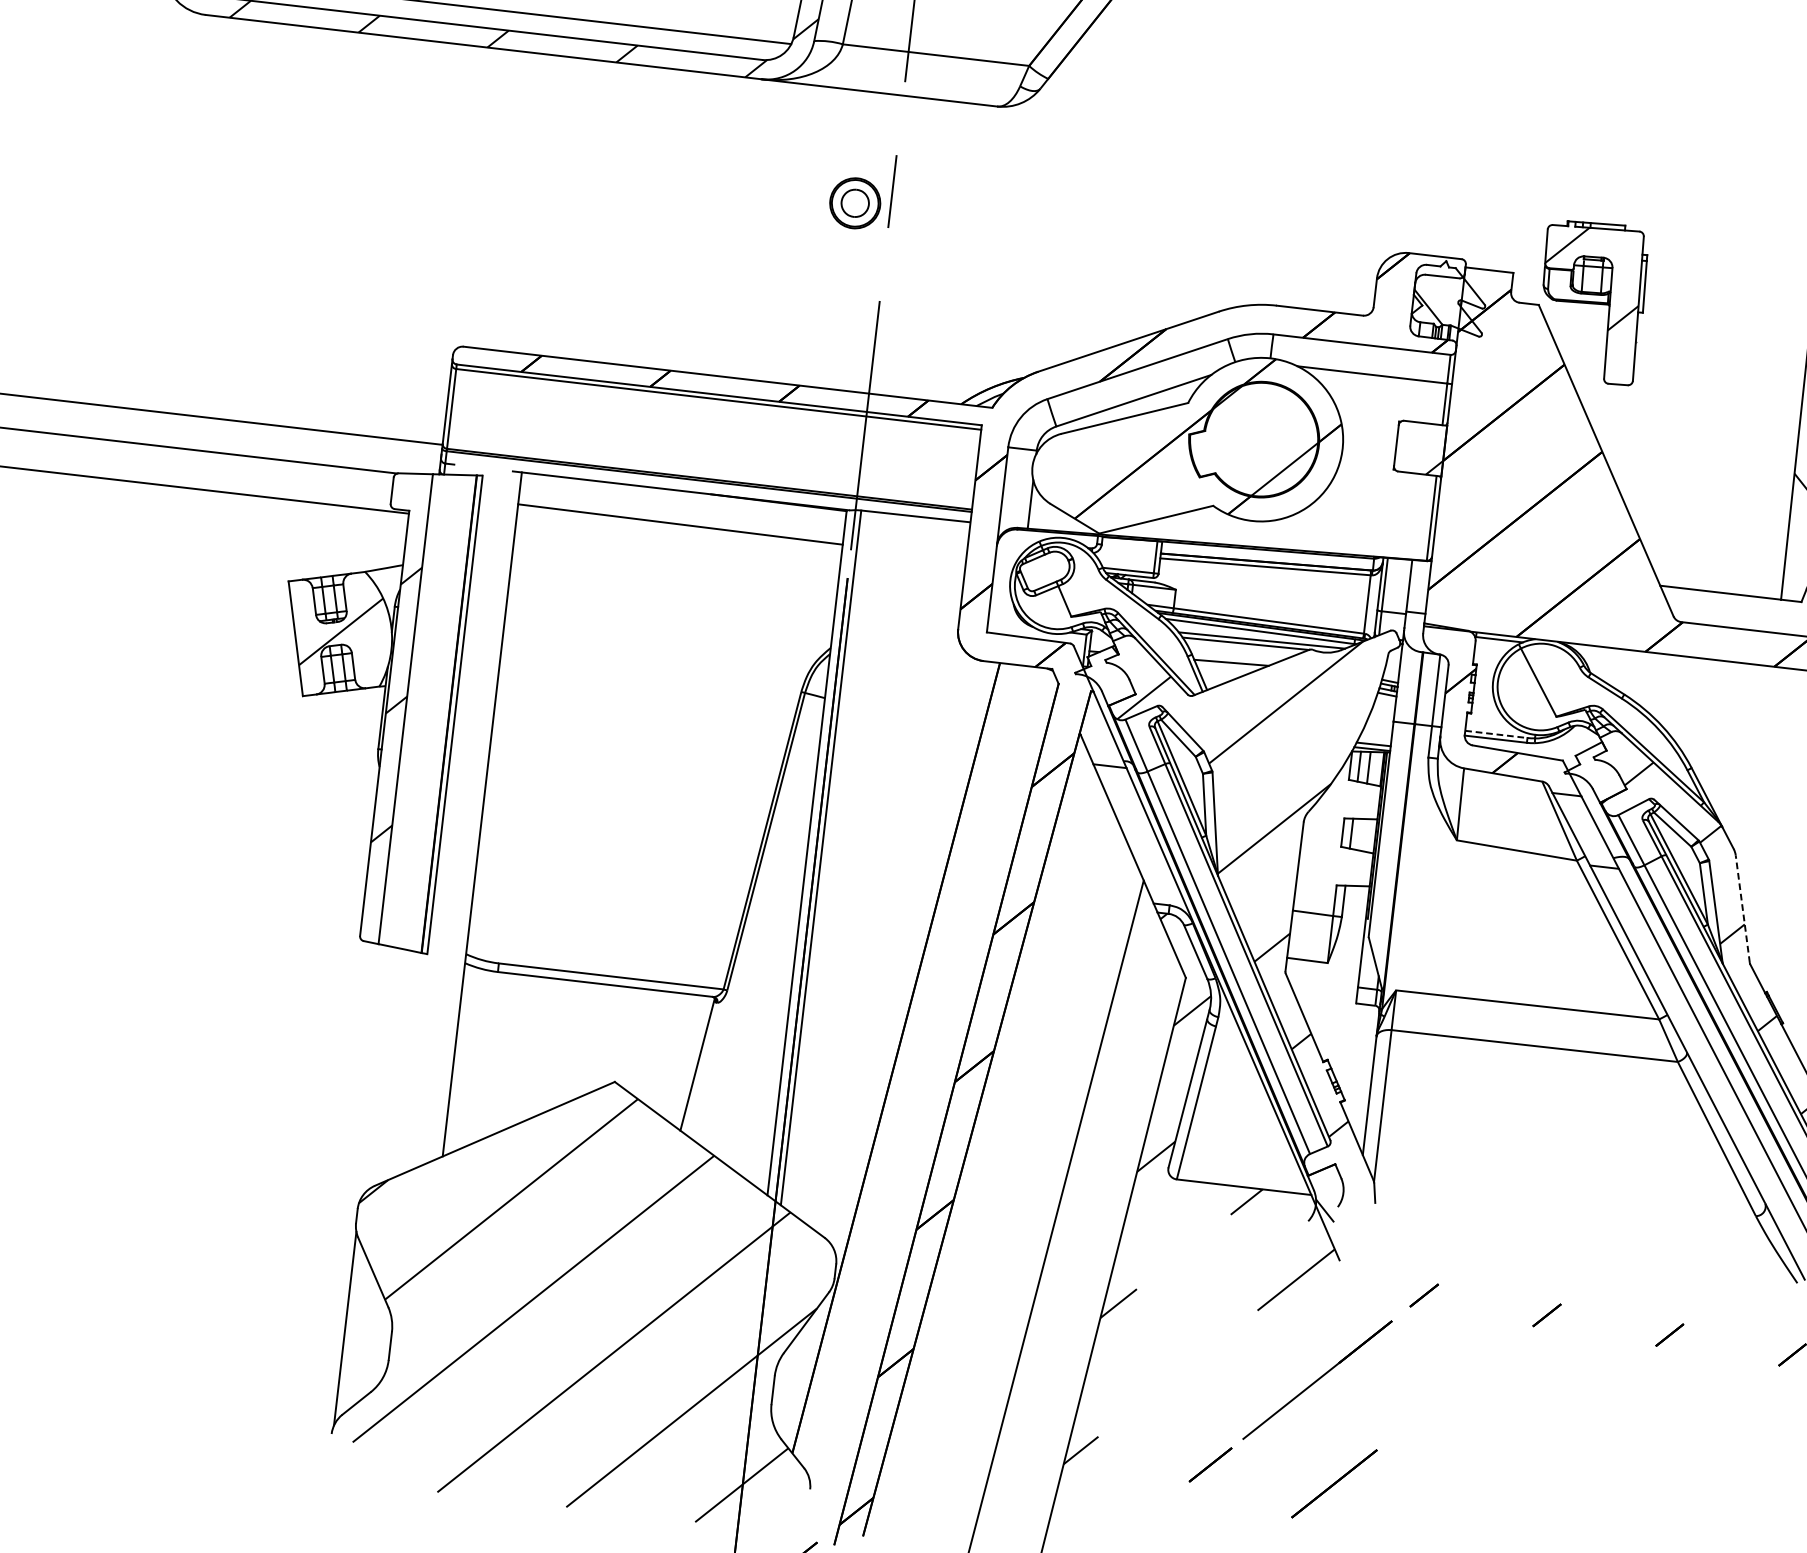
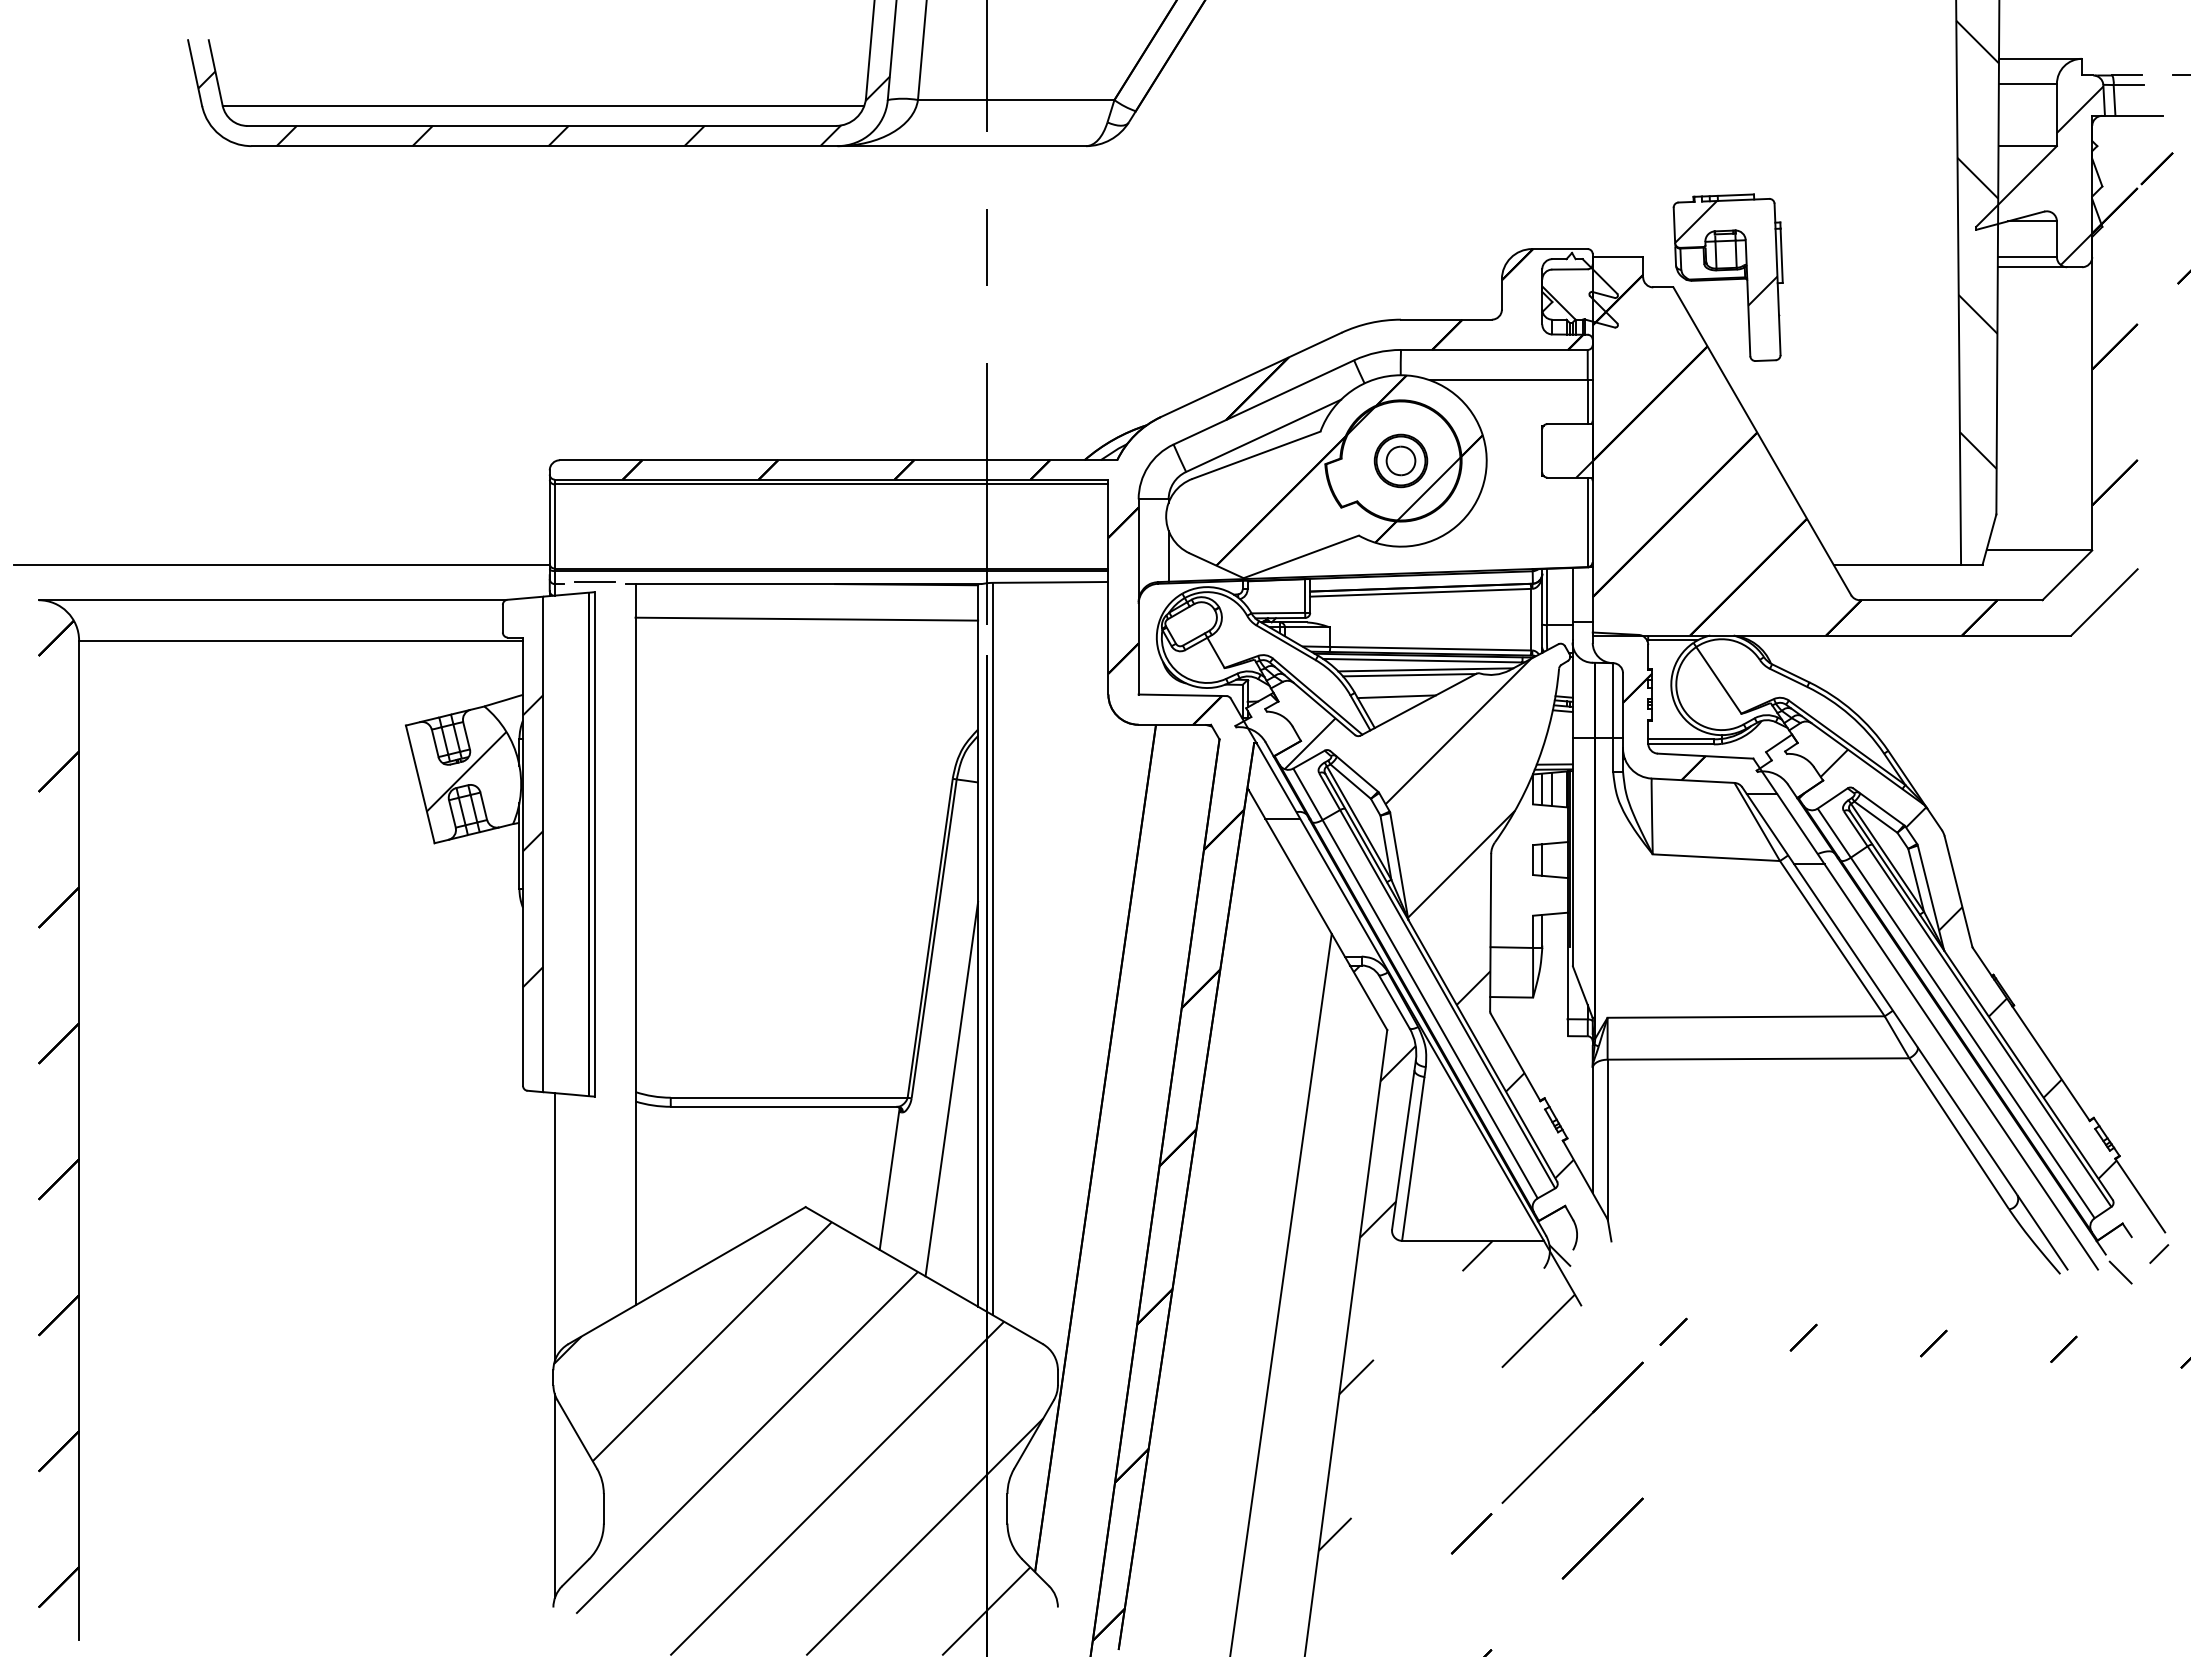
part: (854, 202) -> (1400, 460), moved
line: (483, 466) -> (594, 582), added
line: (1496, 734) -> (1681, 739), dashed -> solid
line: (1742, 909) -> (1958, 891), dashed -> solid
line: (766, 985) -> (951, 1088), added
line: (374, 1073) -> (554, 1227), added

